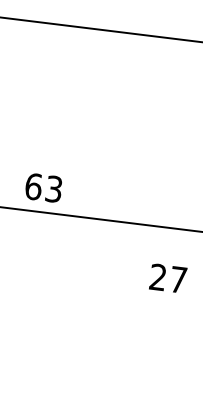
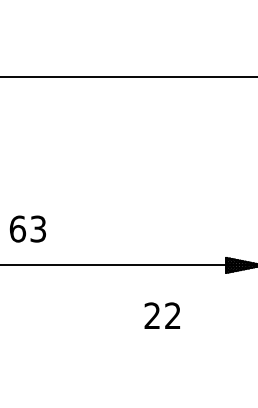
text: (43, 187) -> (27, 228), moved
text: (178, 279) -> (172, 315), 27 -> 22

